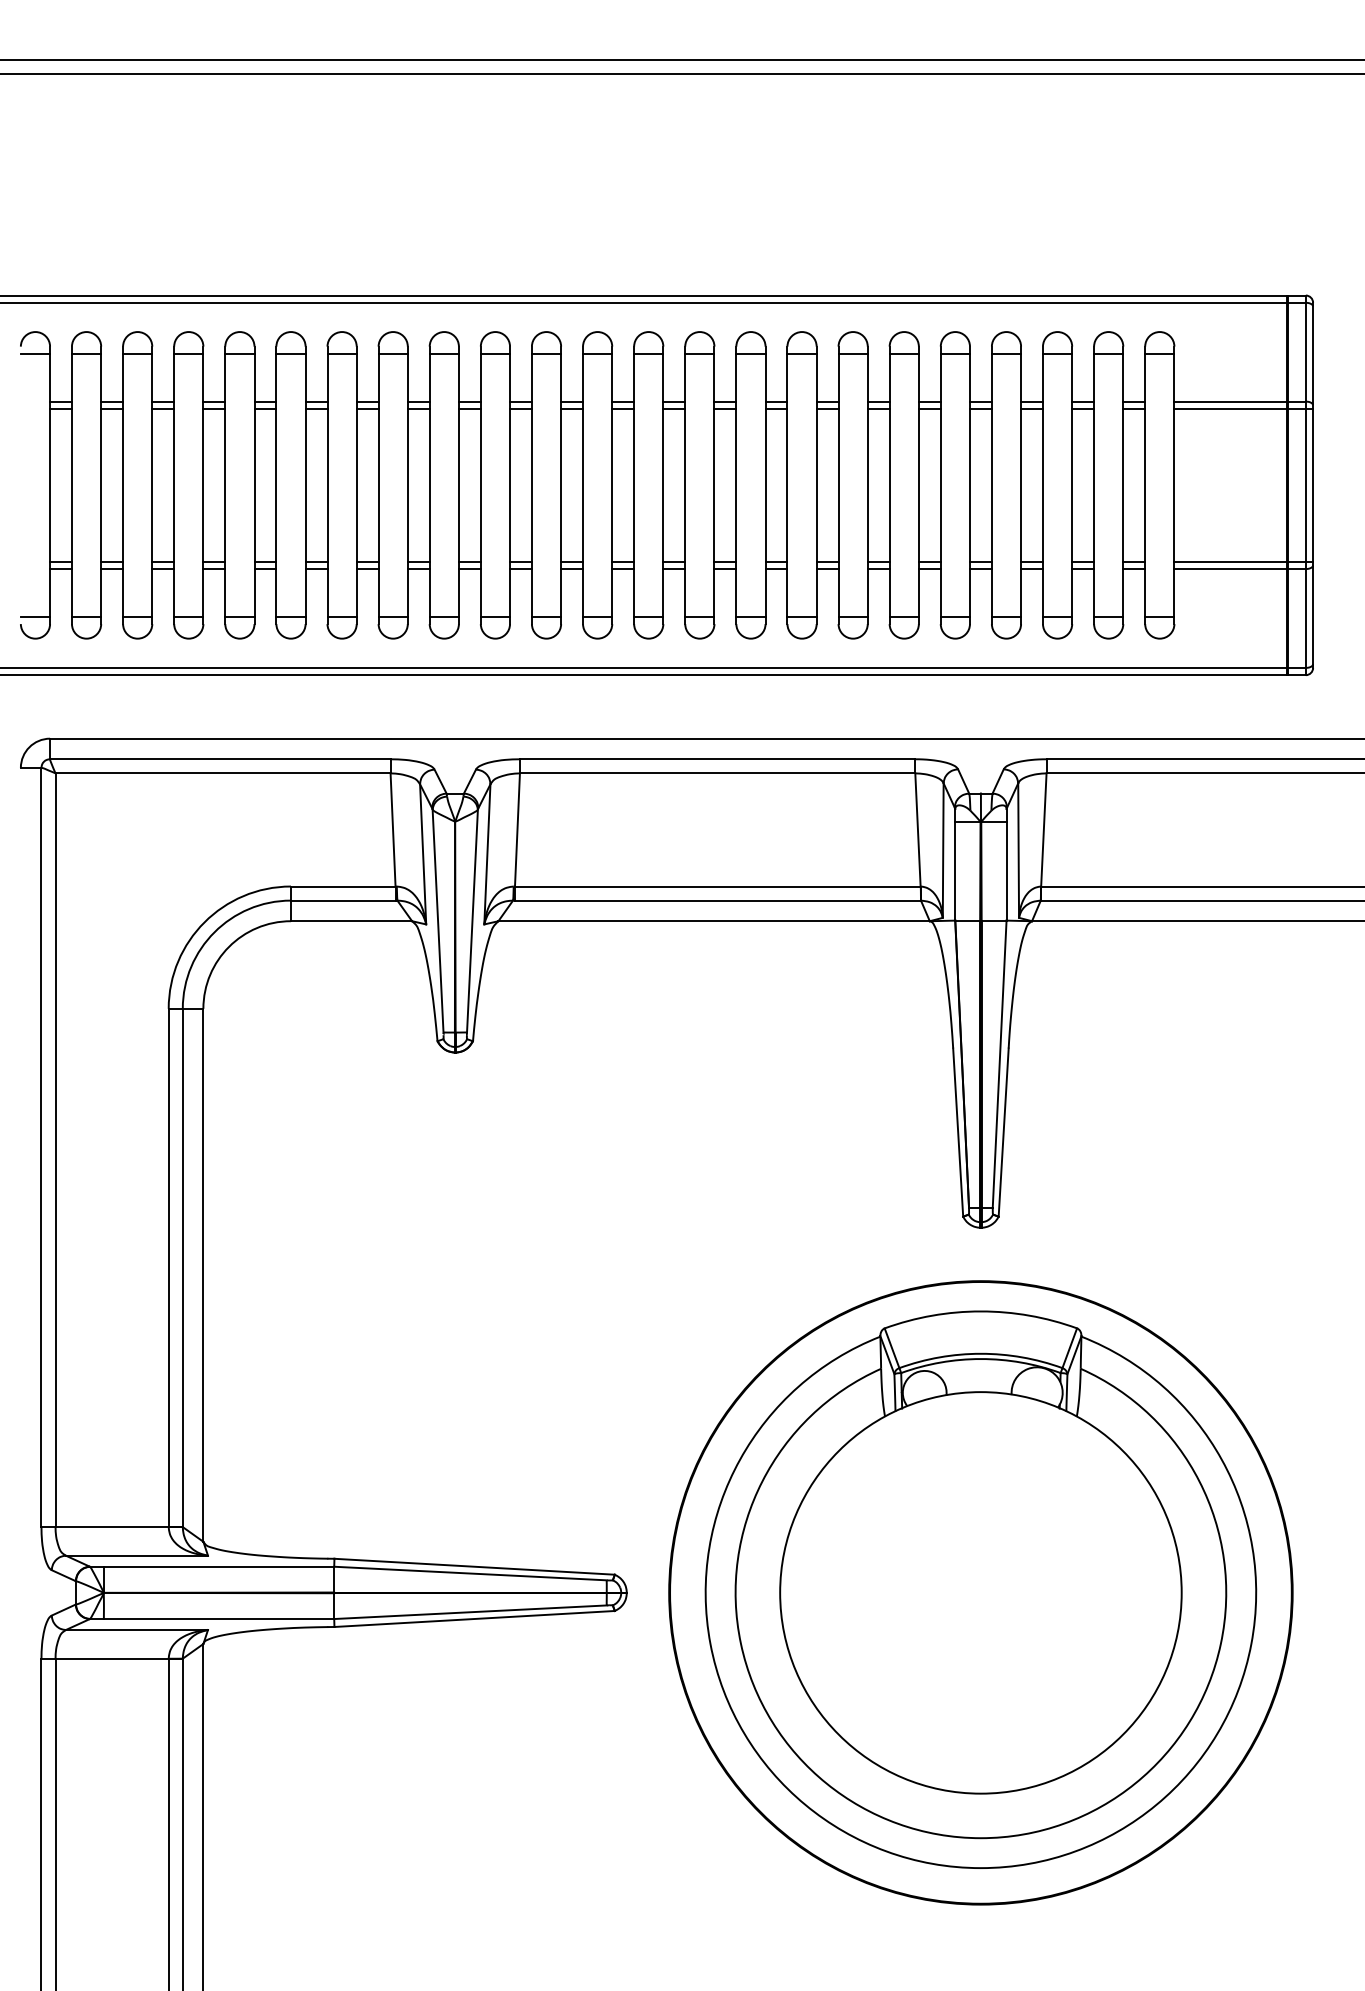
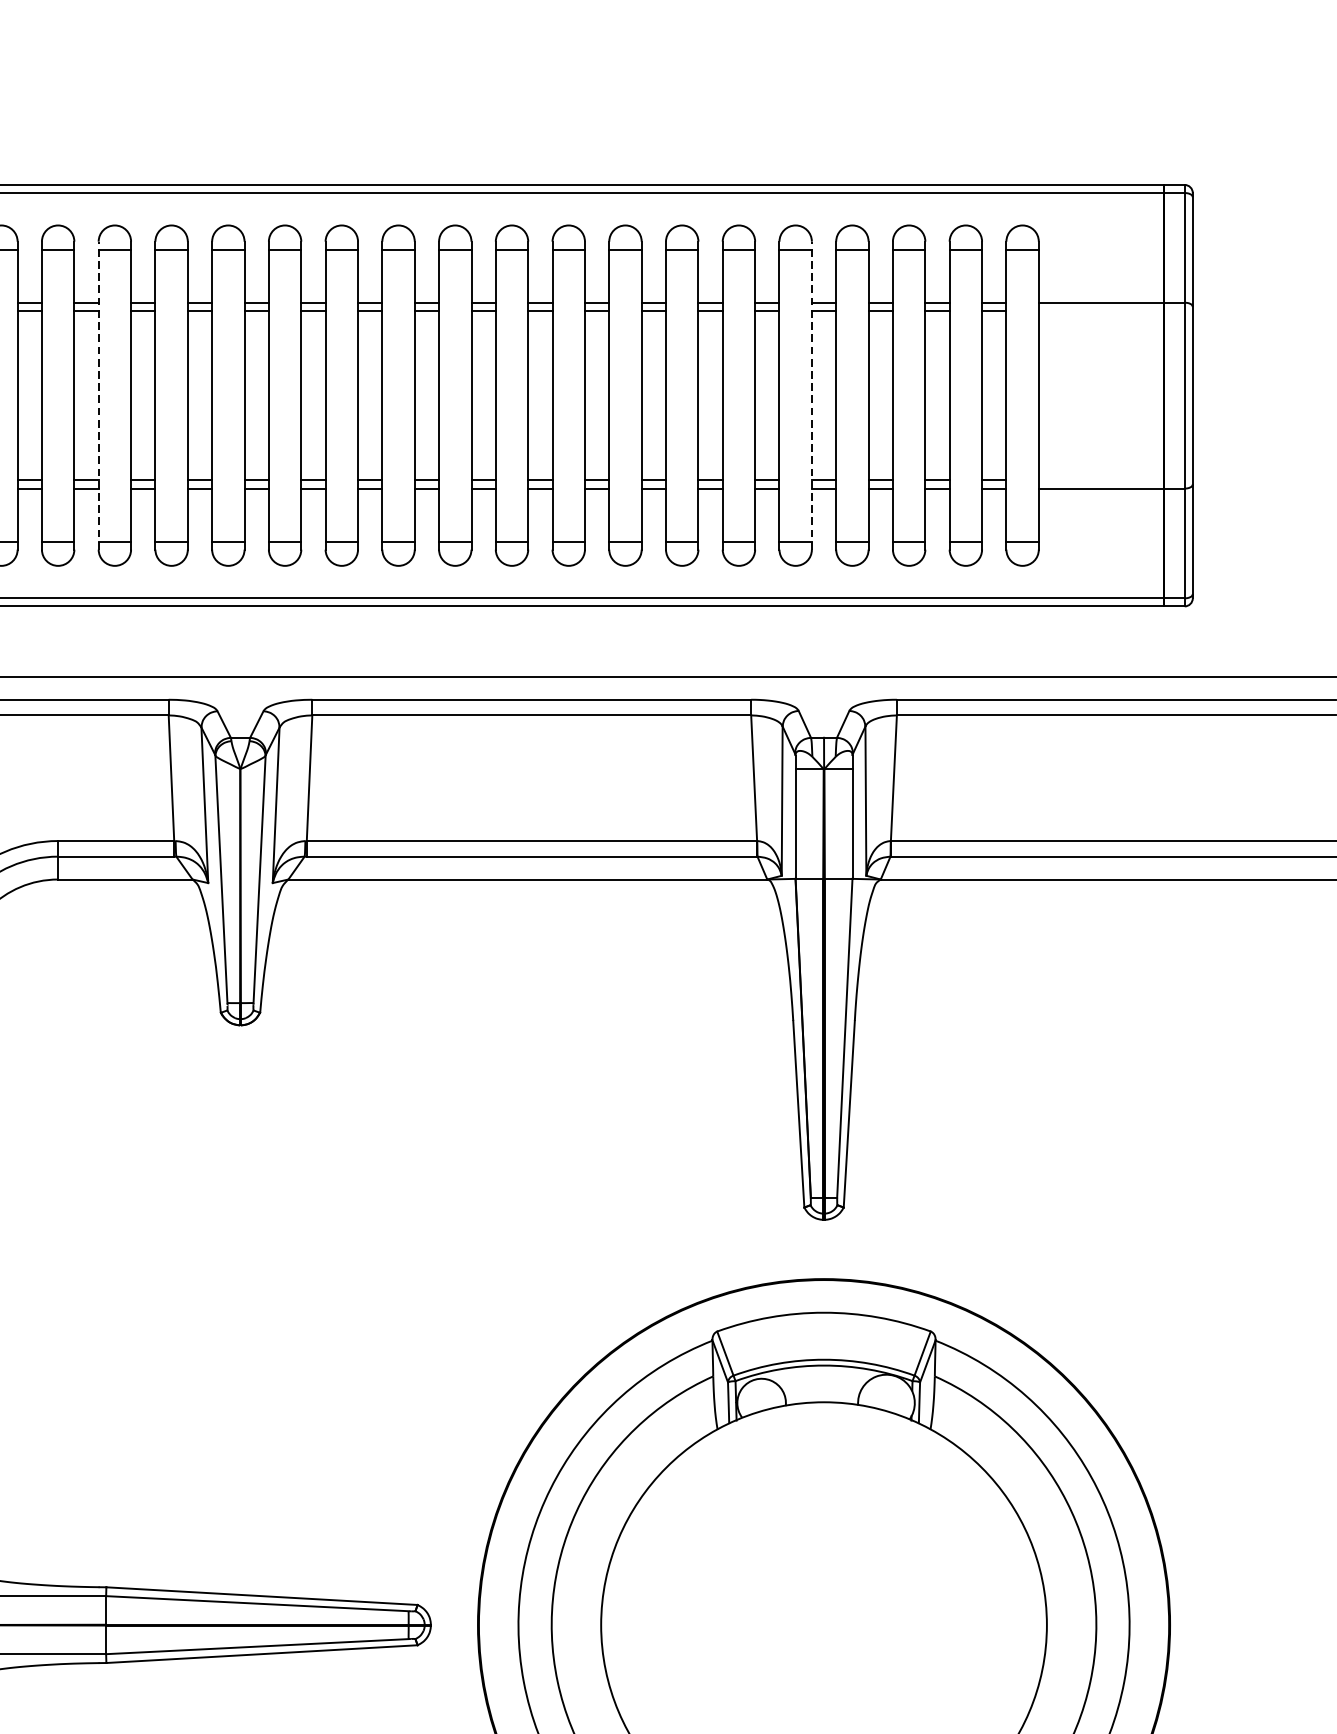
line: (1243, 408) -> (1115, 310), removed
line: (327, 485) -> (98, 395), solid -> dashed
line: (969, 485) -> (811, 395), solid -> dashed
line: (1243, 561) -> (1115, 480), removed

